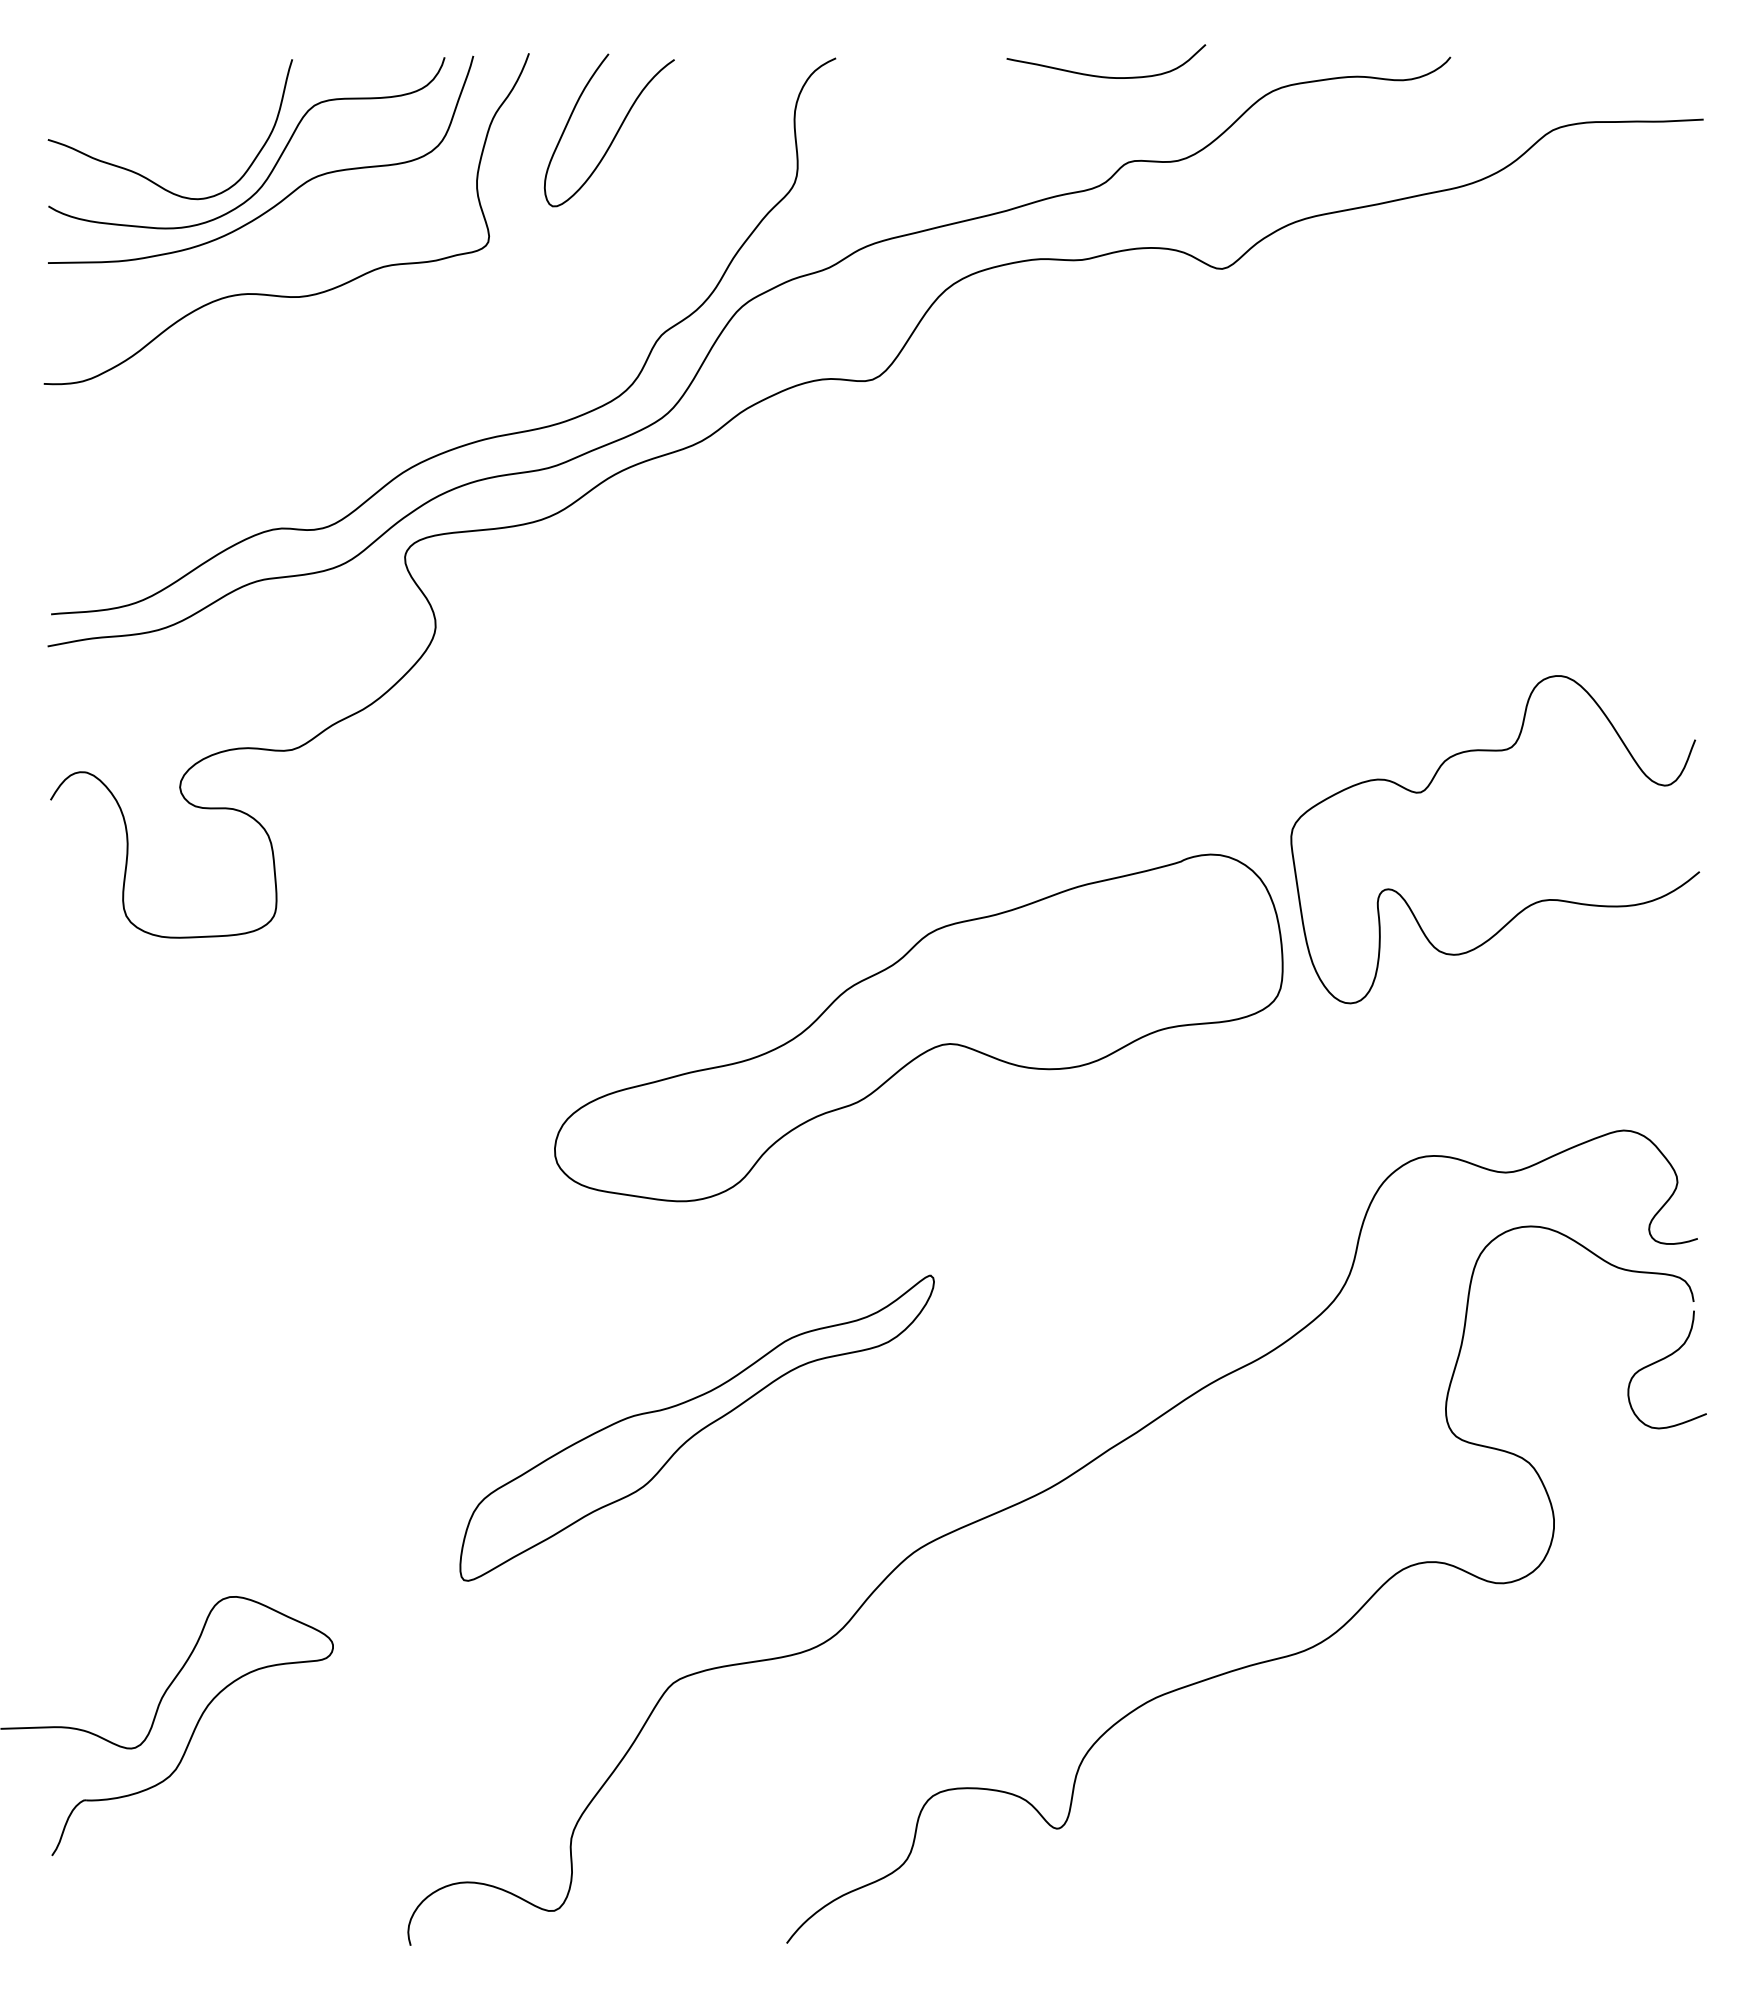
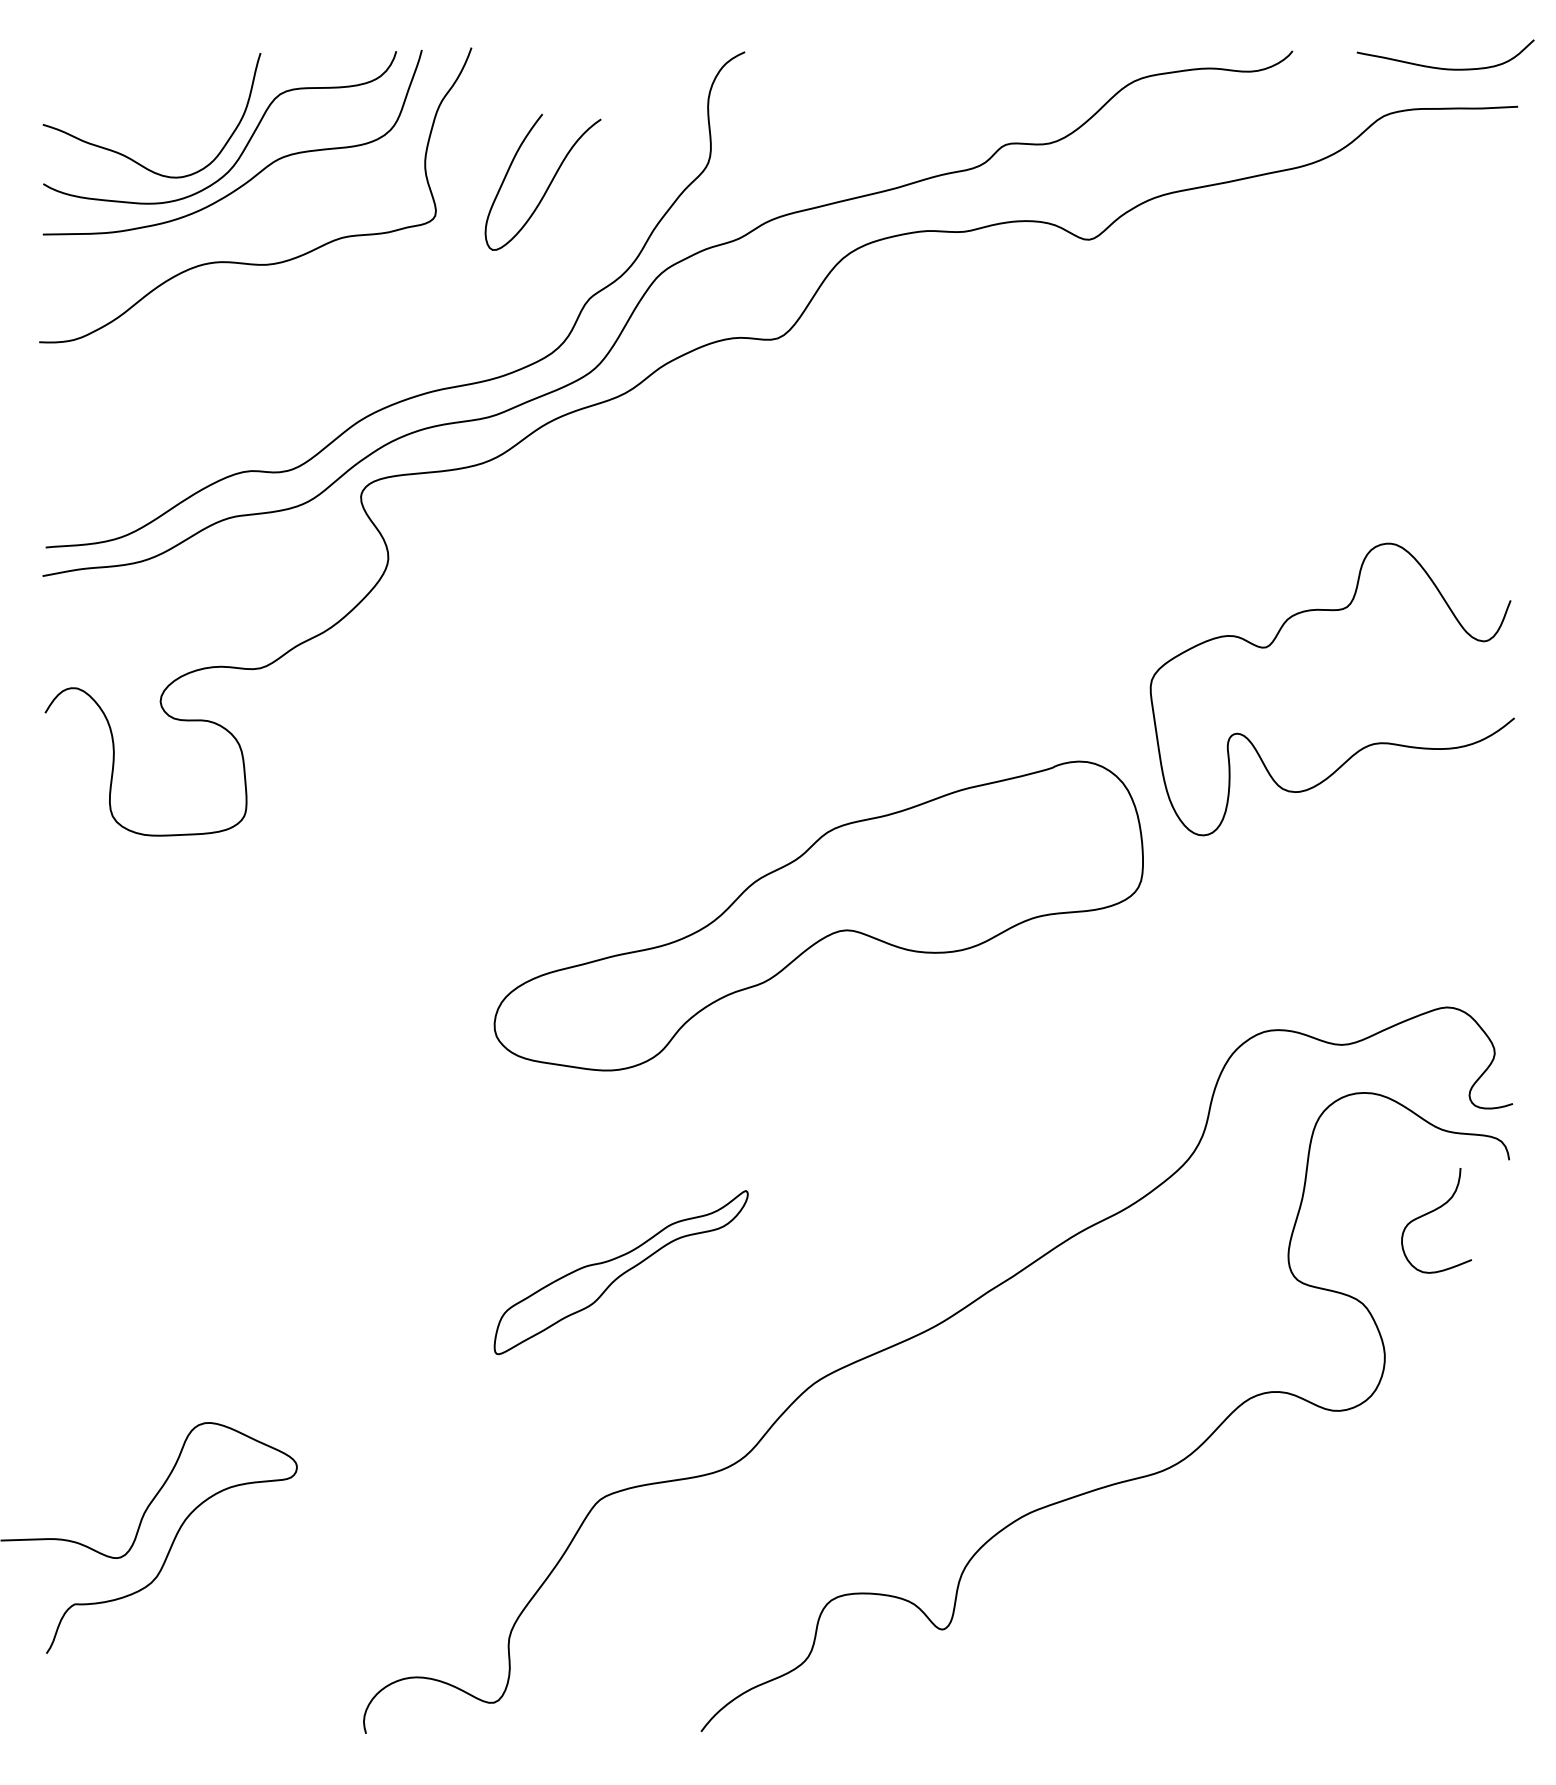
curve: (1106, 76) -> (1445, 68), moved
curve: (615, 133) -> (548, 185), moved
curve: (1529, 904) -> (1362, 747), moved
curve: (1662, 1360) -> (1432, 1212), moved
part: (696, 1427) -> (620, 1272), size x0.6

